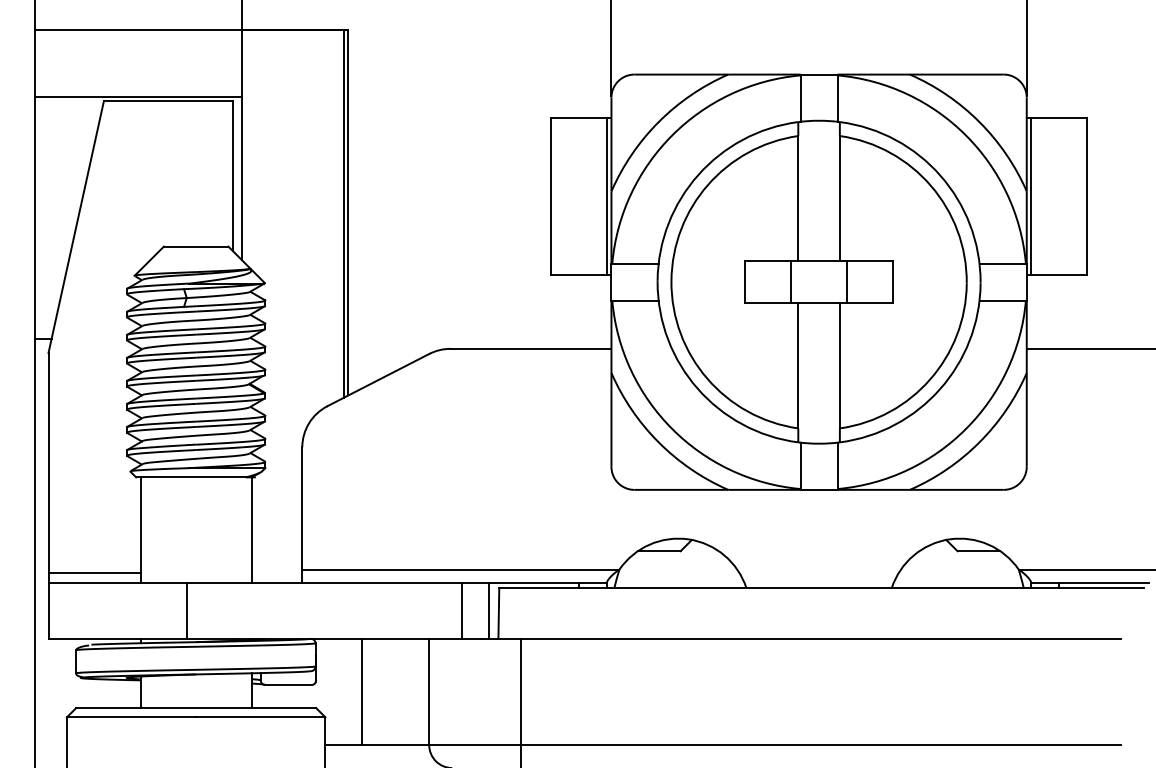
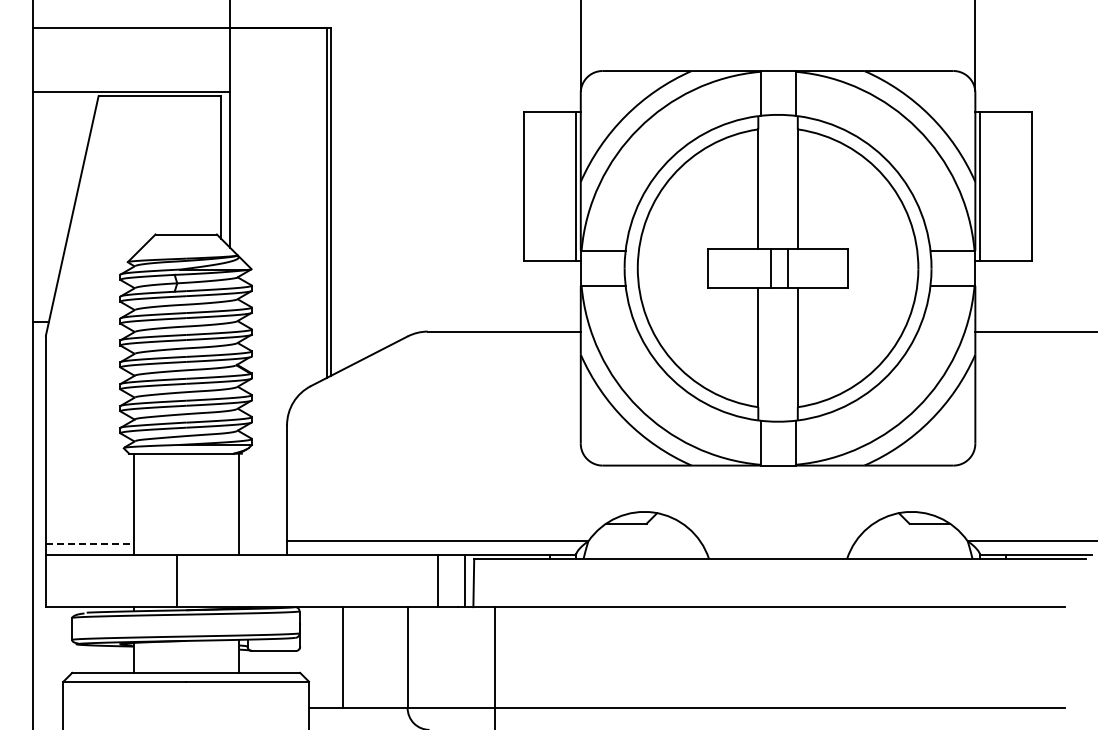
line: (791, 281) -> (787, 267), moved
line: (846, 281) -> (770, 267), moved
line: (95, 572) -> (90, 544), solid -> dashed

